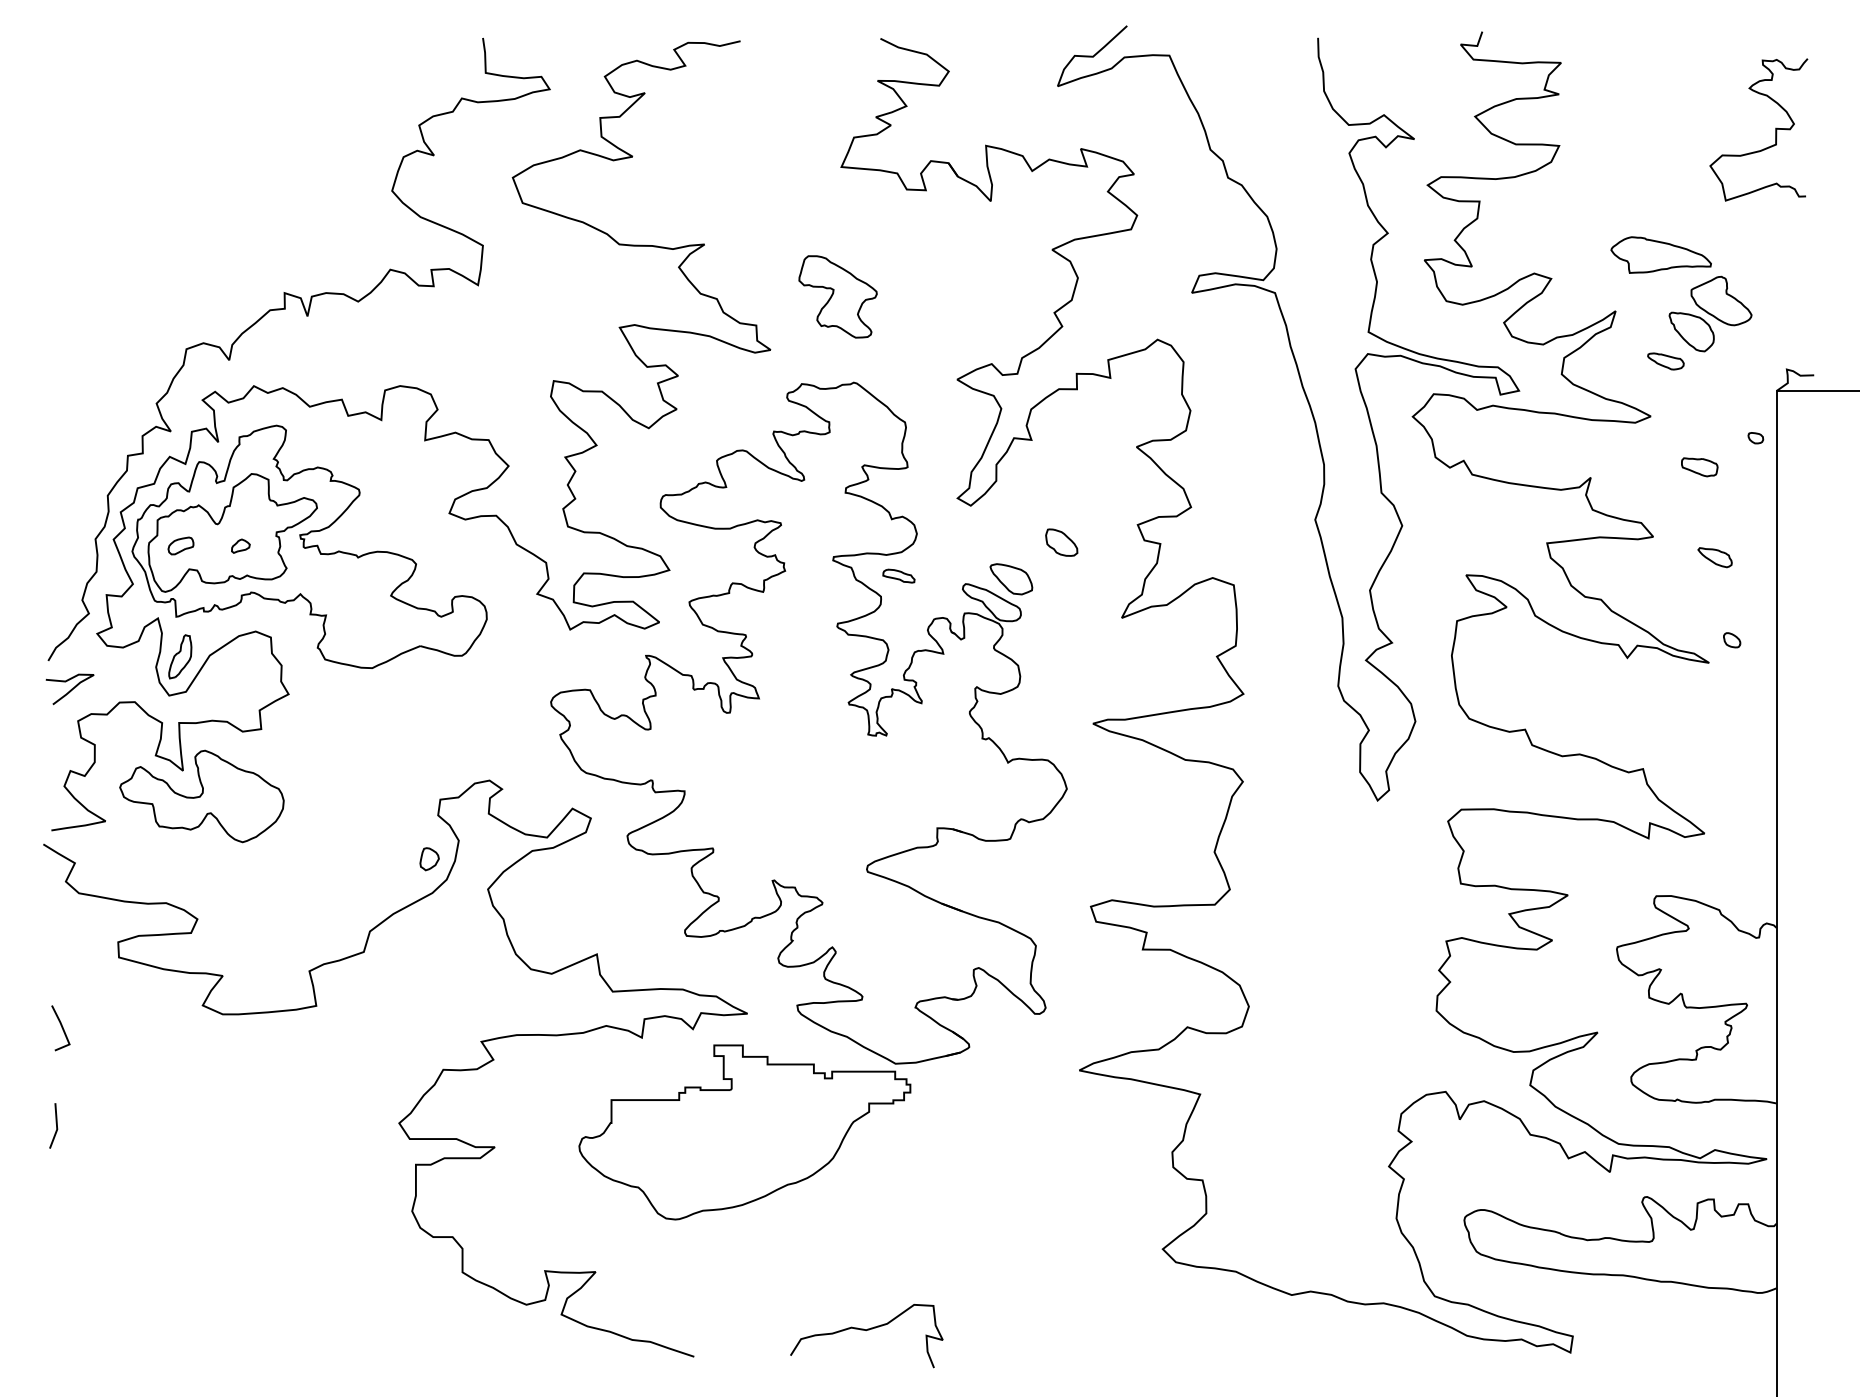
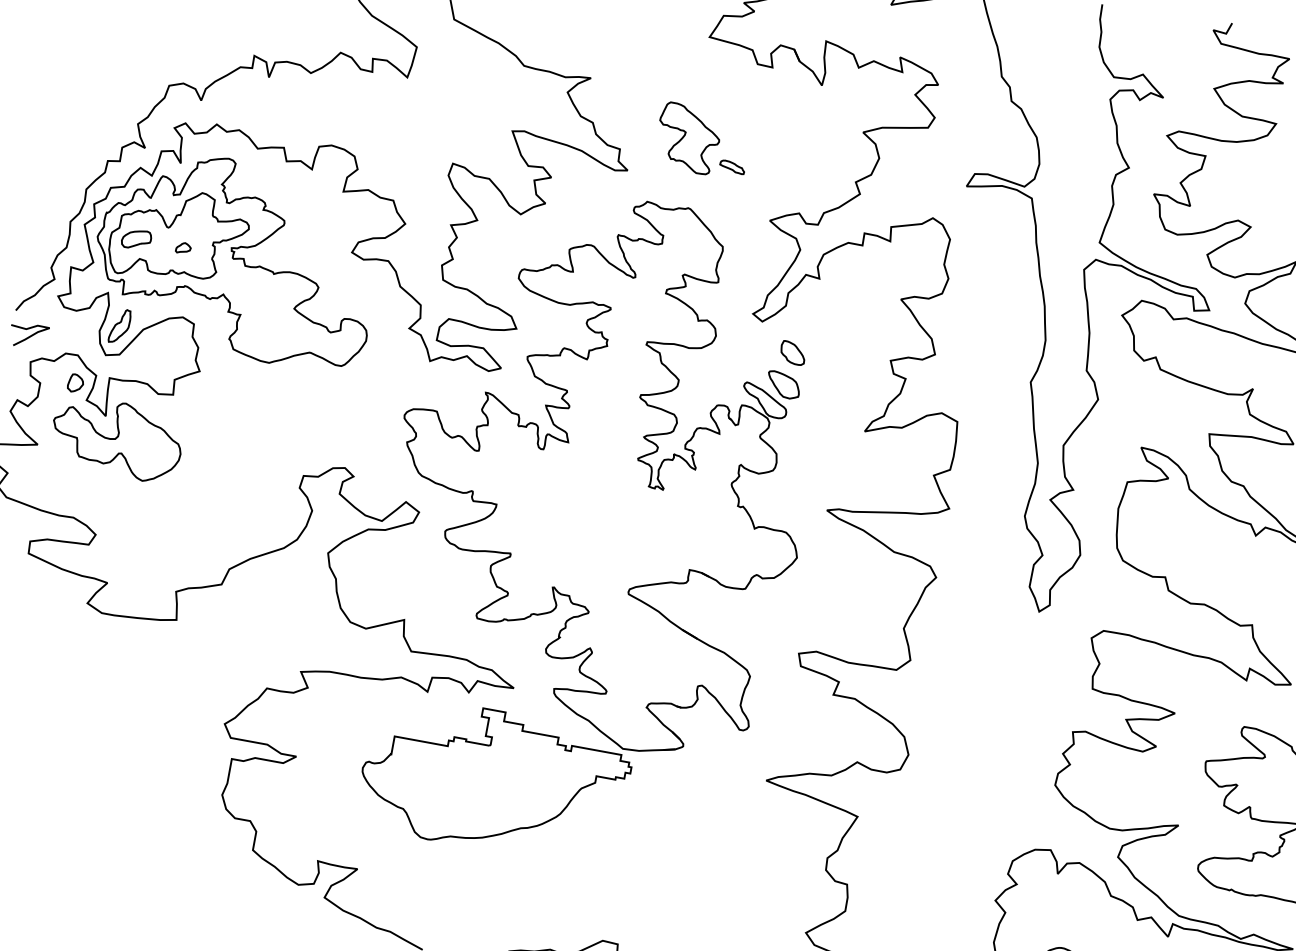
part: (1061, 542) -> (792, 352), moved
part: (180, 545) -> (136, 238), size x1.43
part: (898, 575) -> (732, 166), moved
part: (429, 859) -> (75, 383), moved

